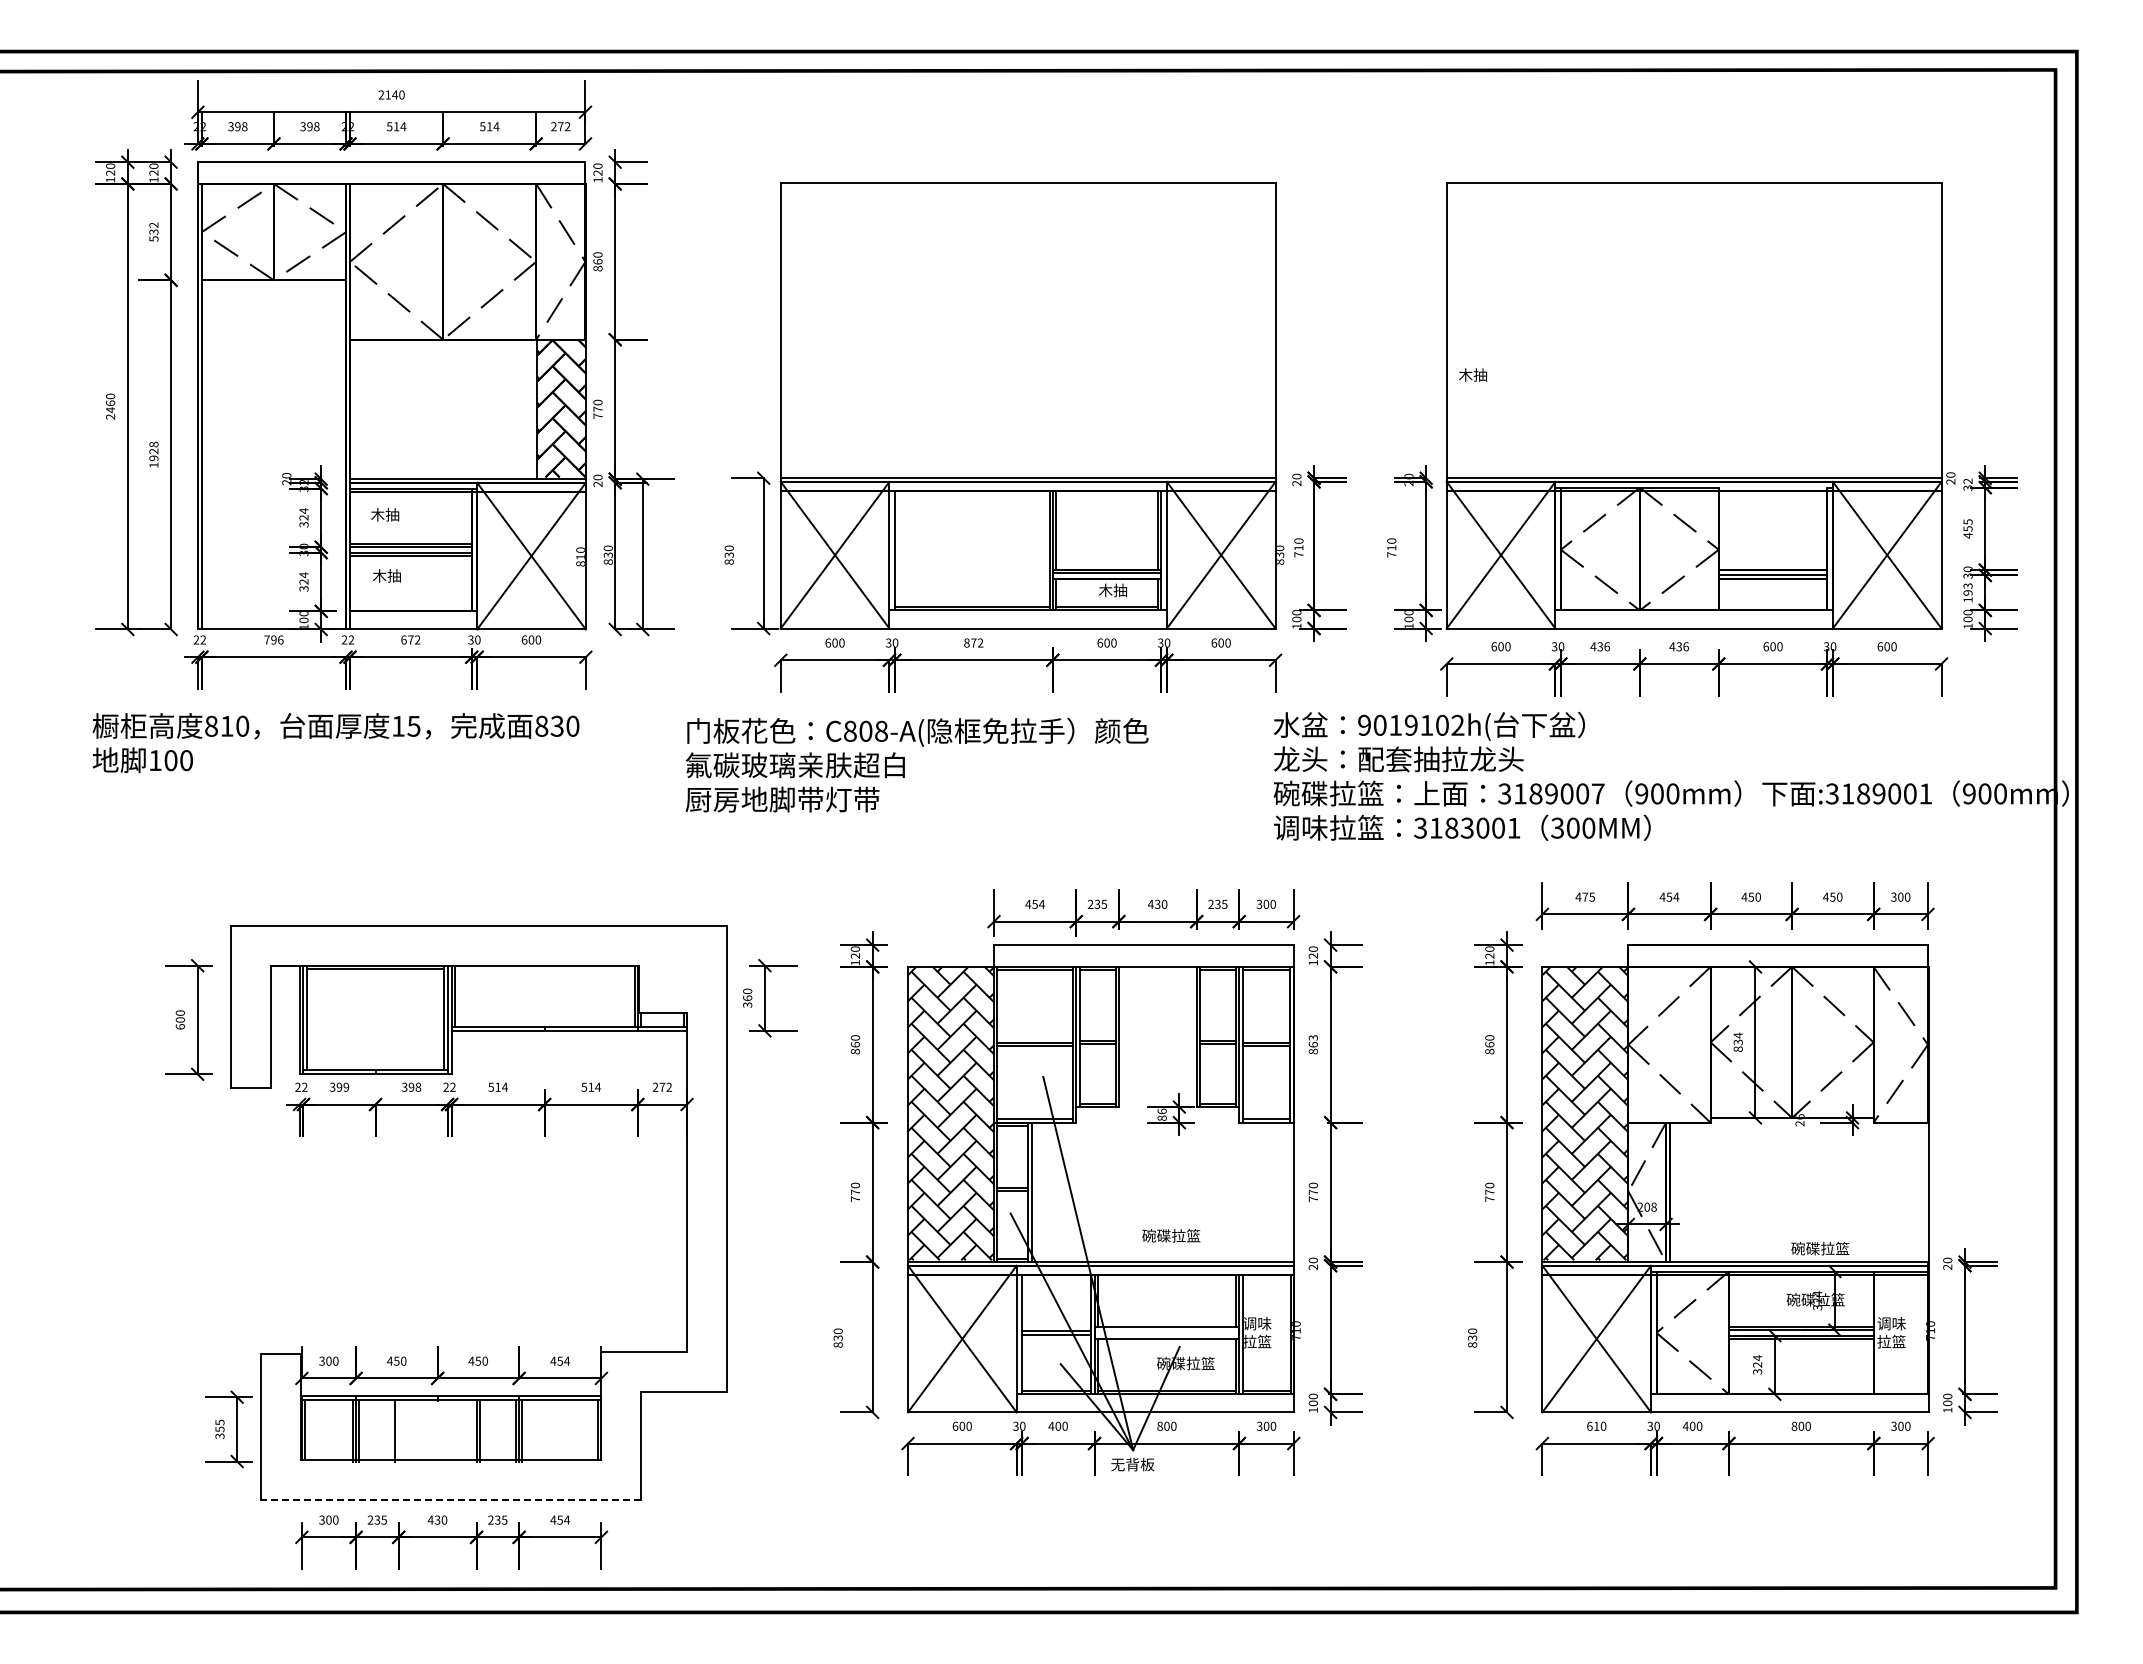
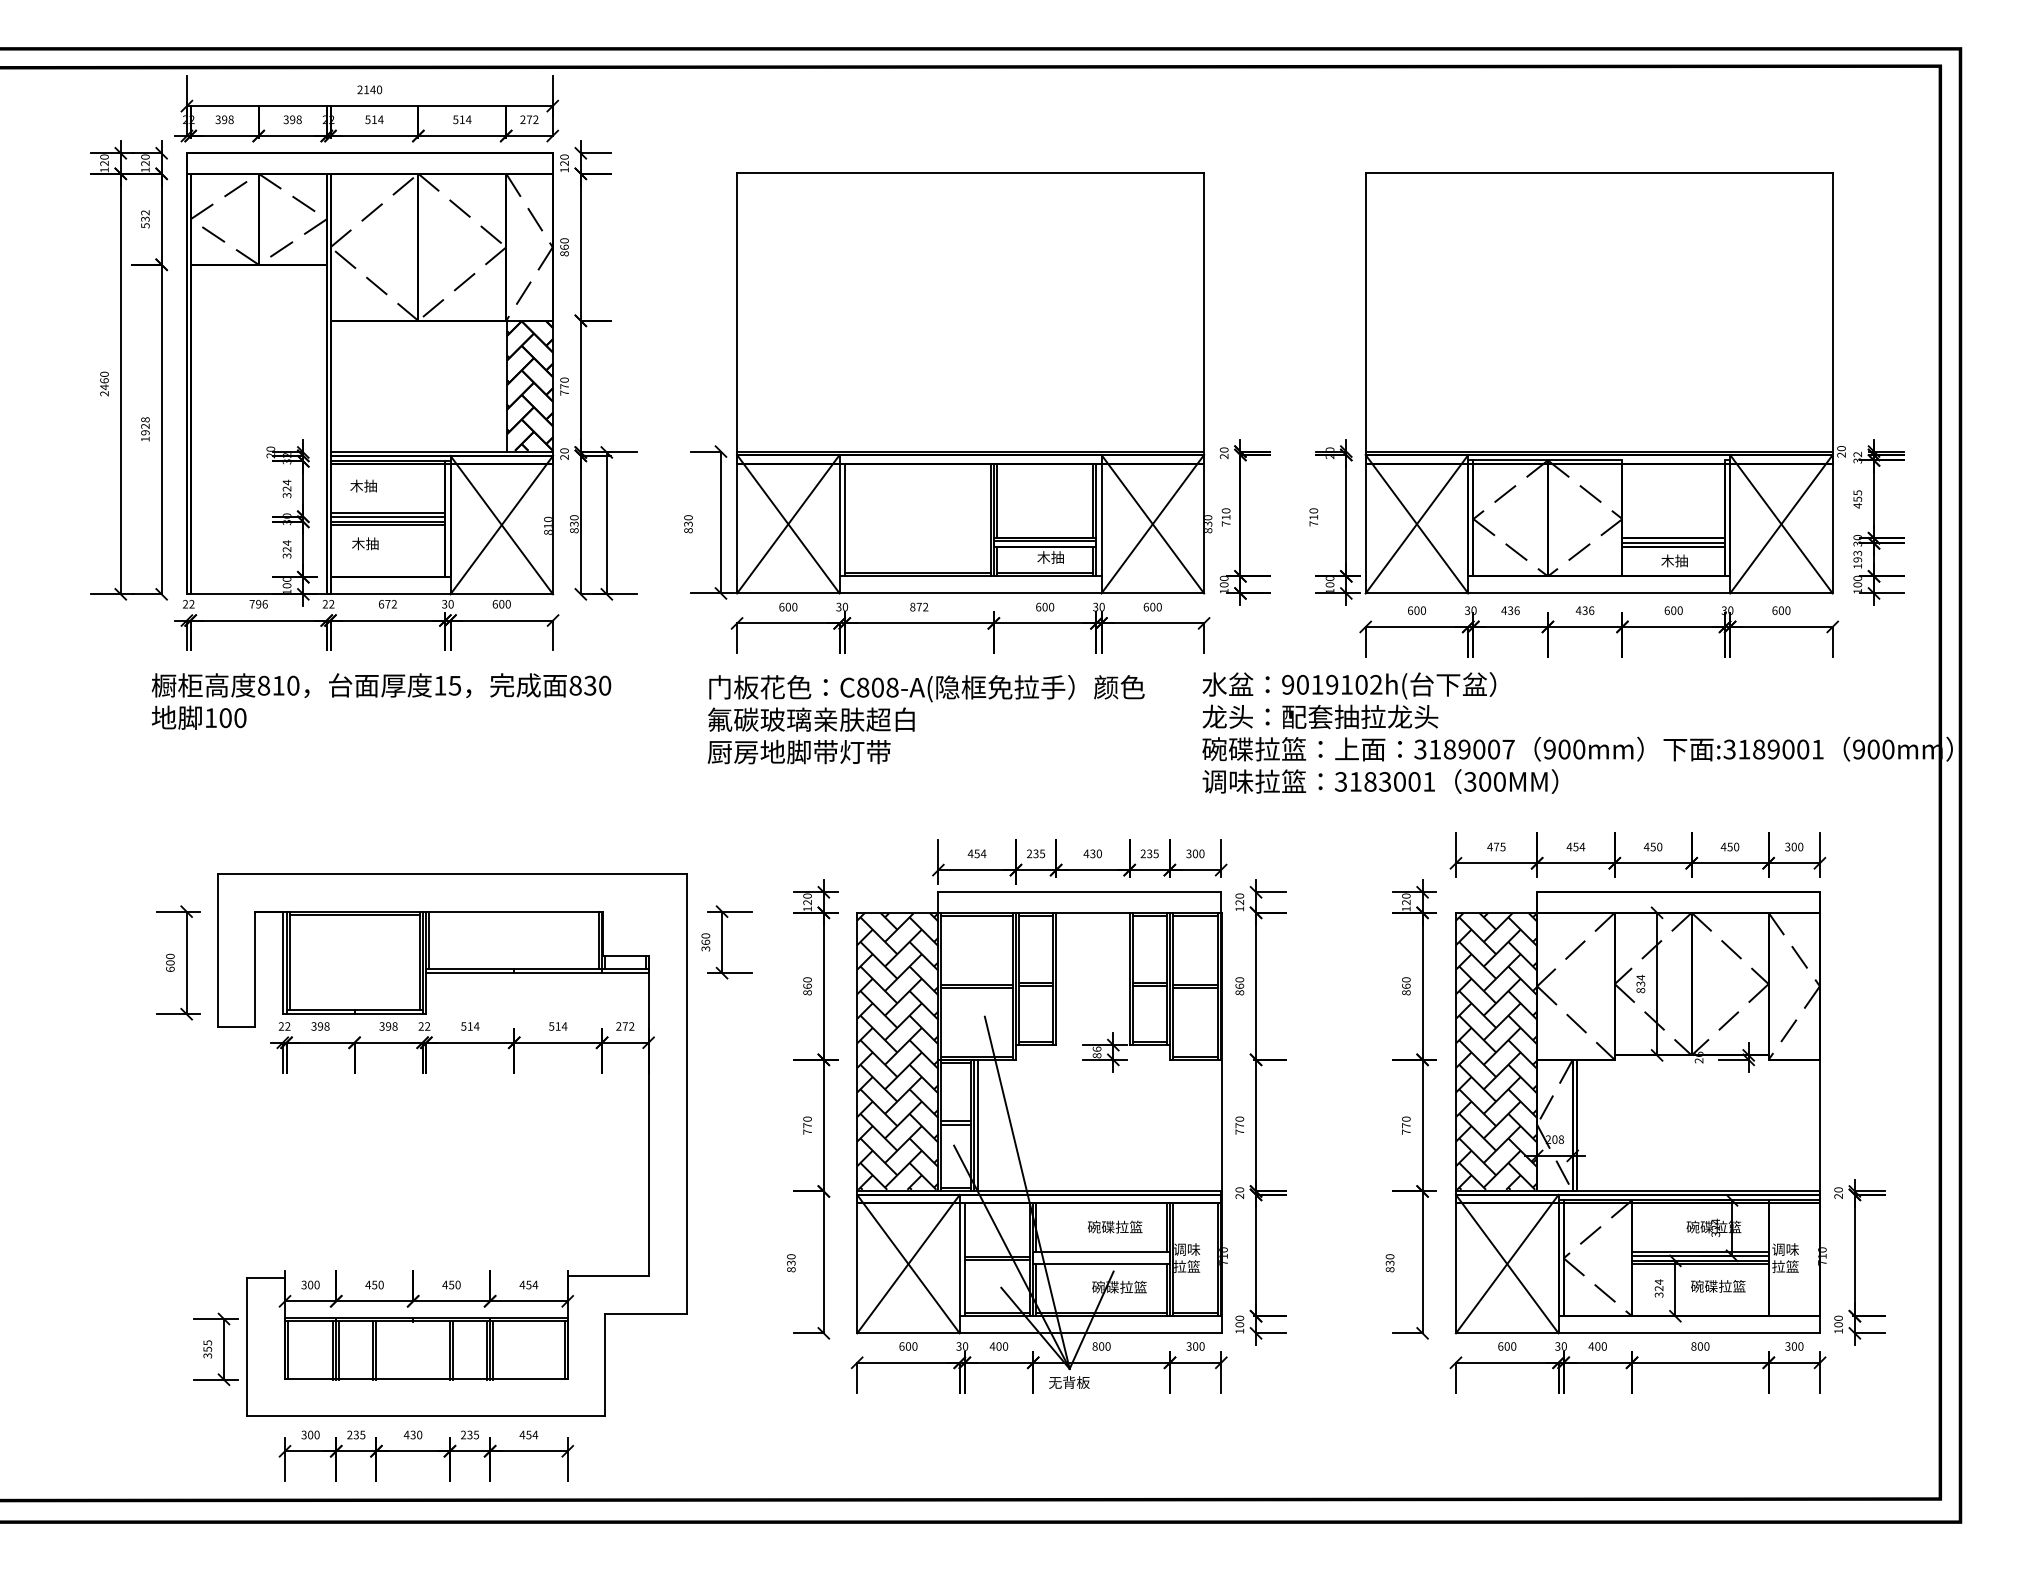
text: (1472, 374) -> (1674, 560), moved
text: (335, 743) -> (380, 701), moved
text: (916, 764) -> (925, 718), moved
text: (1313, 1037) -> (1239, 979), 863 -> 860
text: (346, 1087) -> (327, 1026), 399 -> 398
line: (1035, 1192) -> (977, 1125), added
text: (1171, 1235) -> (1115, 1226), moved
text: (1820, 1248) -> (1718, 1286), moved
text: (1596, 1425) -> (1507, 1345), 610 -> 600
line: (398, 1430) -> (376, 1350), added
line: (451, 1500) -> (426, 1416), dashed -> solid

